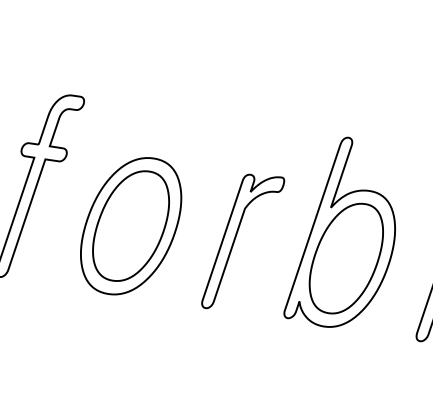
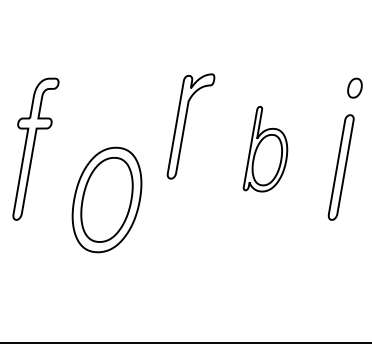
part: (130, 225) -> (106, 199), moved
part: (346, 232) -> (265, 148), size x0.6
part: (242, 242) -> (190, 126), moved

